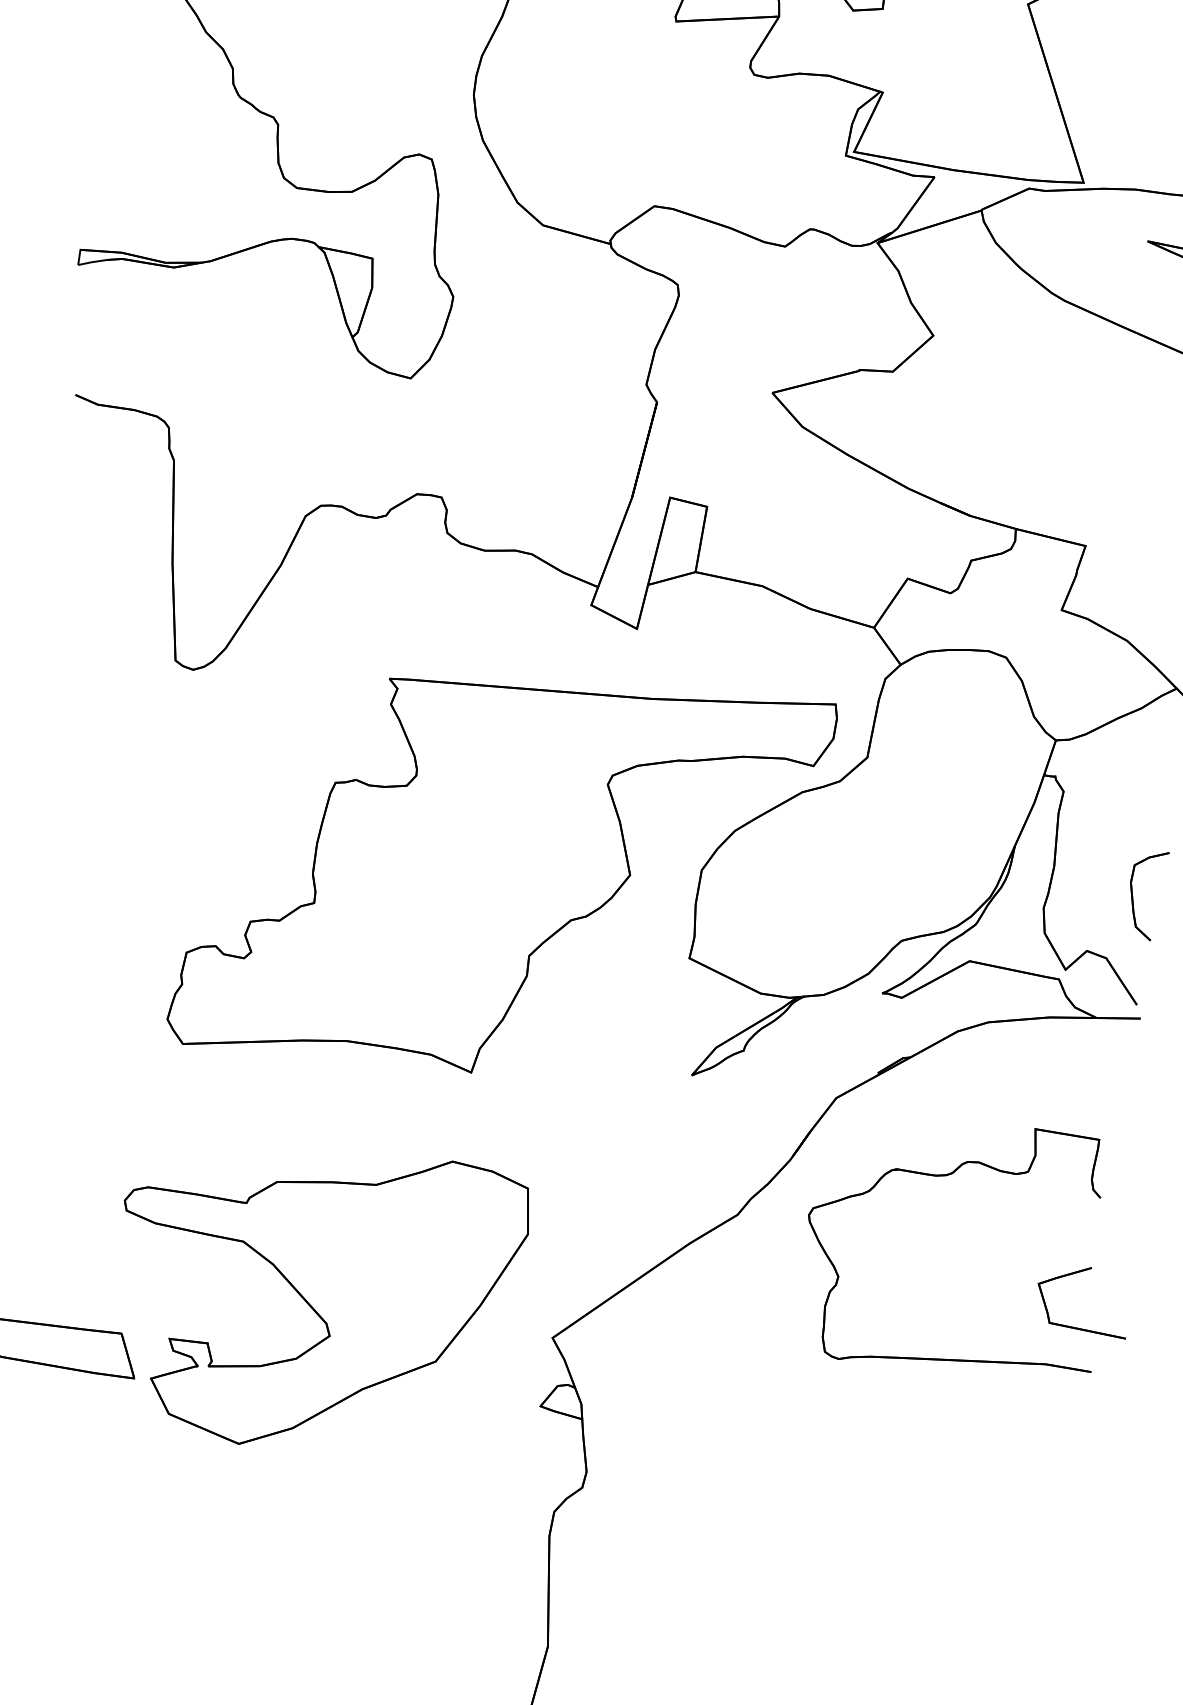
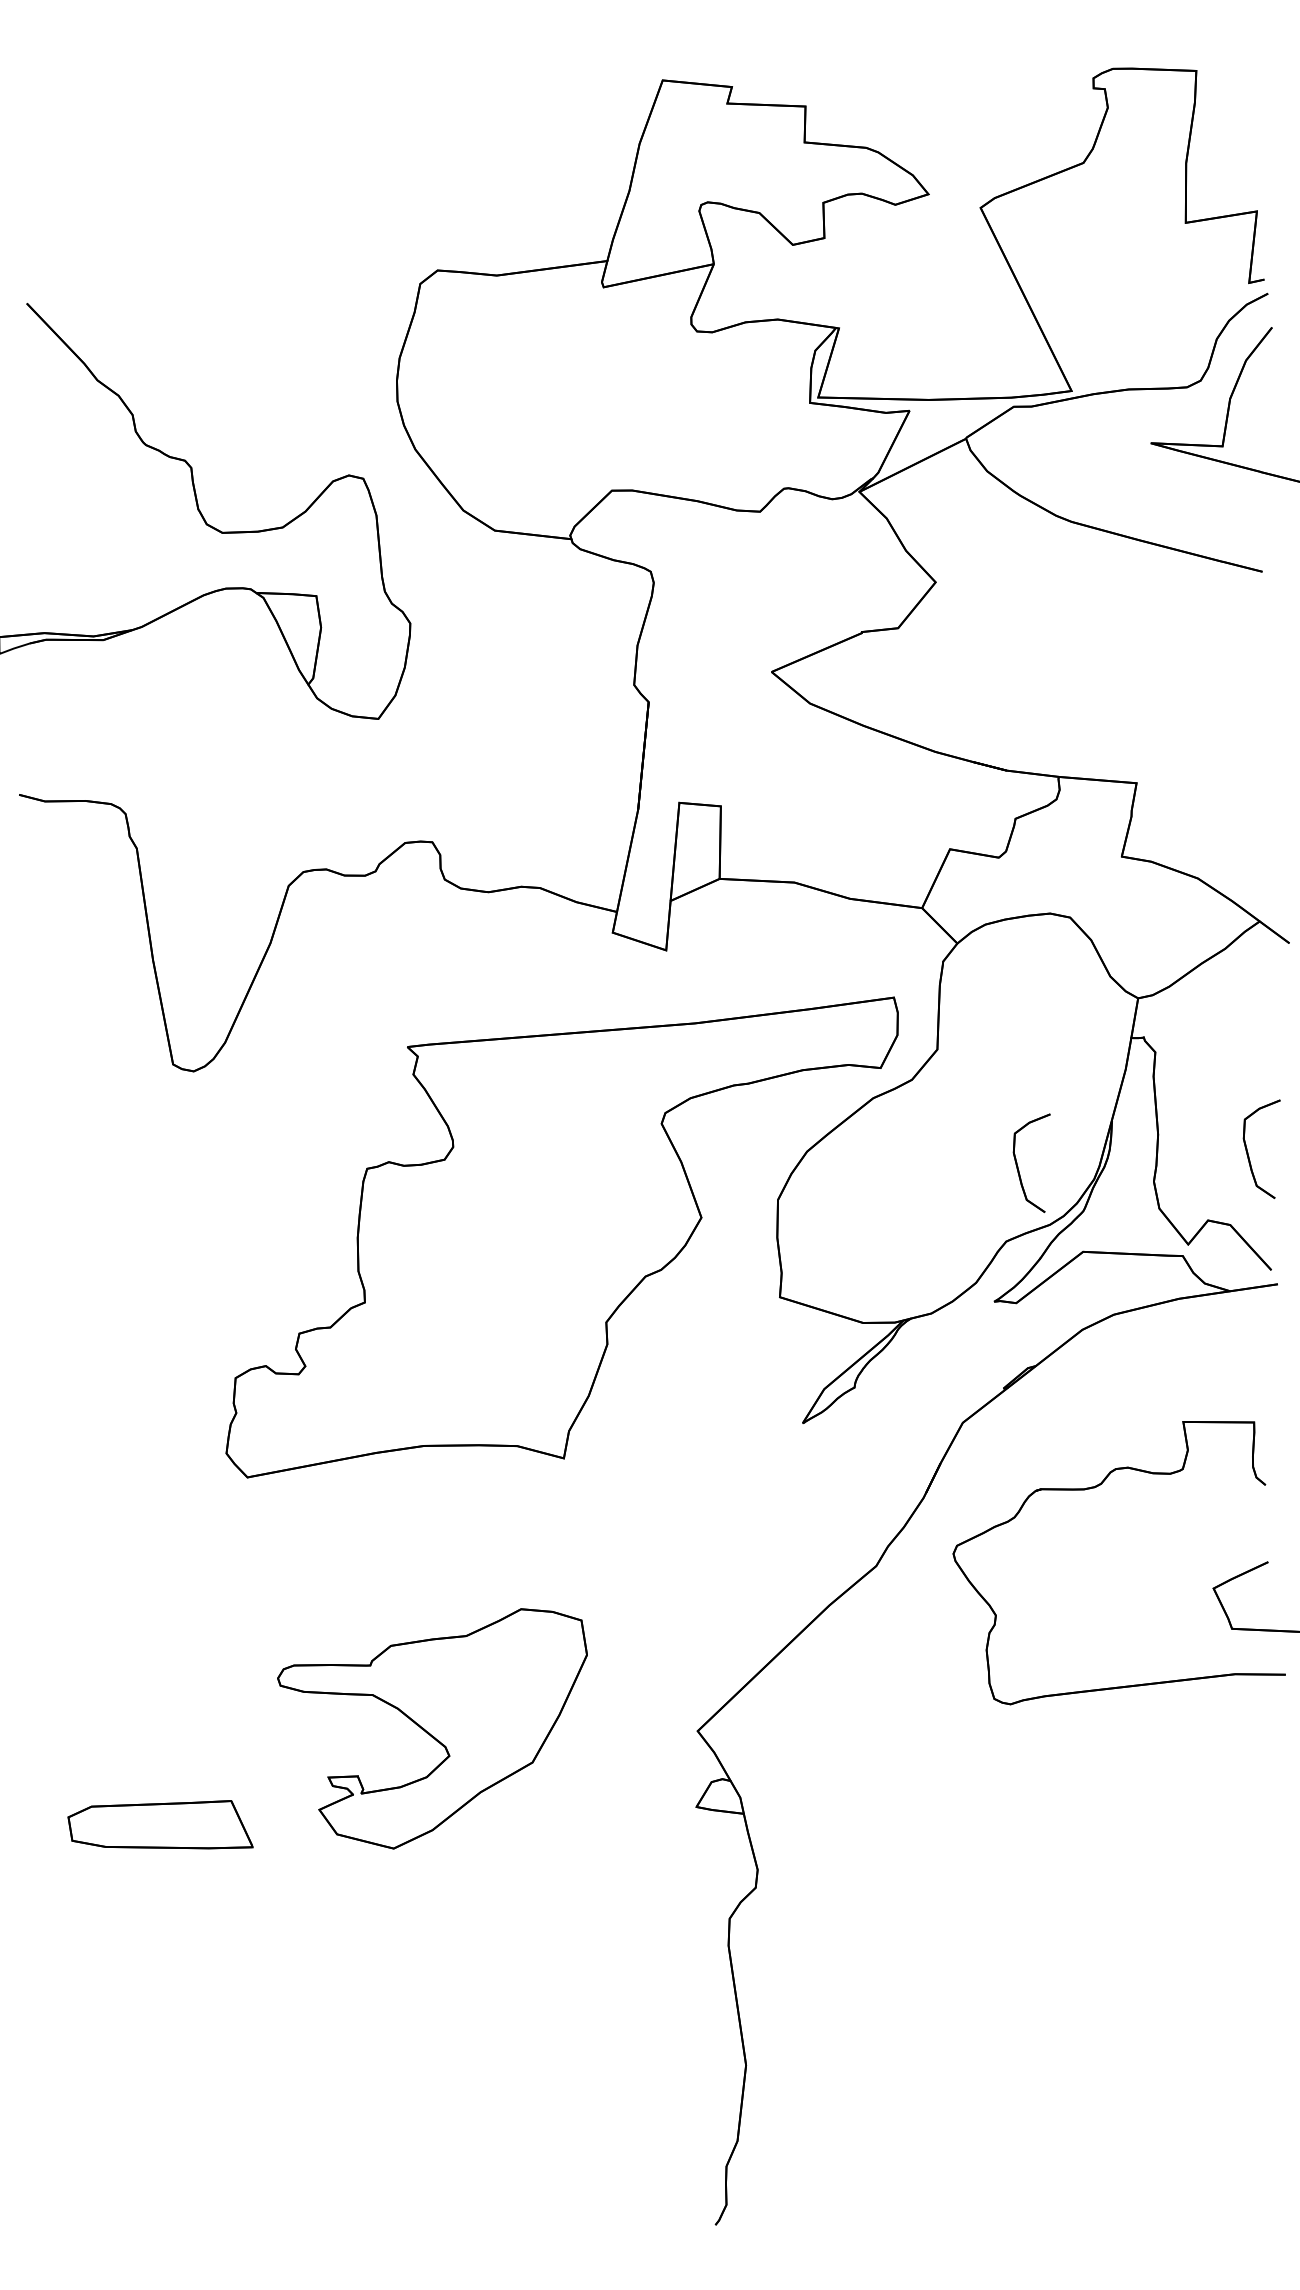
part: (923, 874) -> (1018, 1166), added
part: (313, 1297) -> (432, 1728), size x0.7

